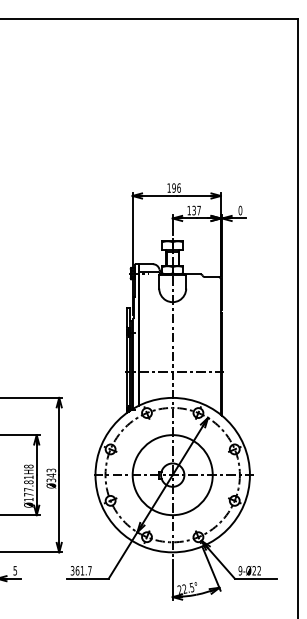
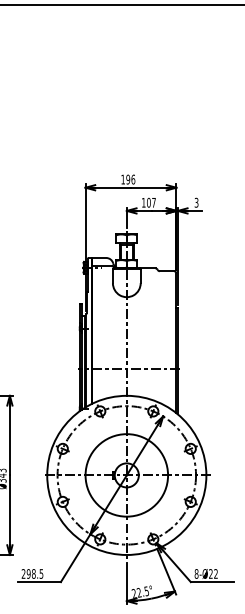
text: (194, 210) -> (149, 202), 137 -> 107
text: (240, 210) -> (196, 202), 0 -> 3
text: (80, 570) -> (31, 573), 361.7 -> 298.5
text: (240, 570) -> (196, 573), 9-Ø22 -> 8-Ø22

